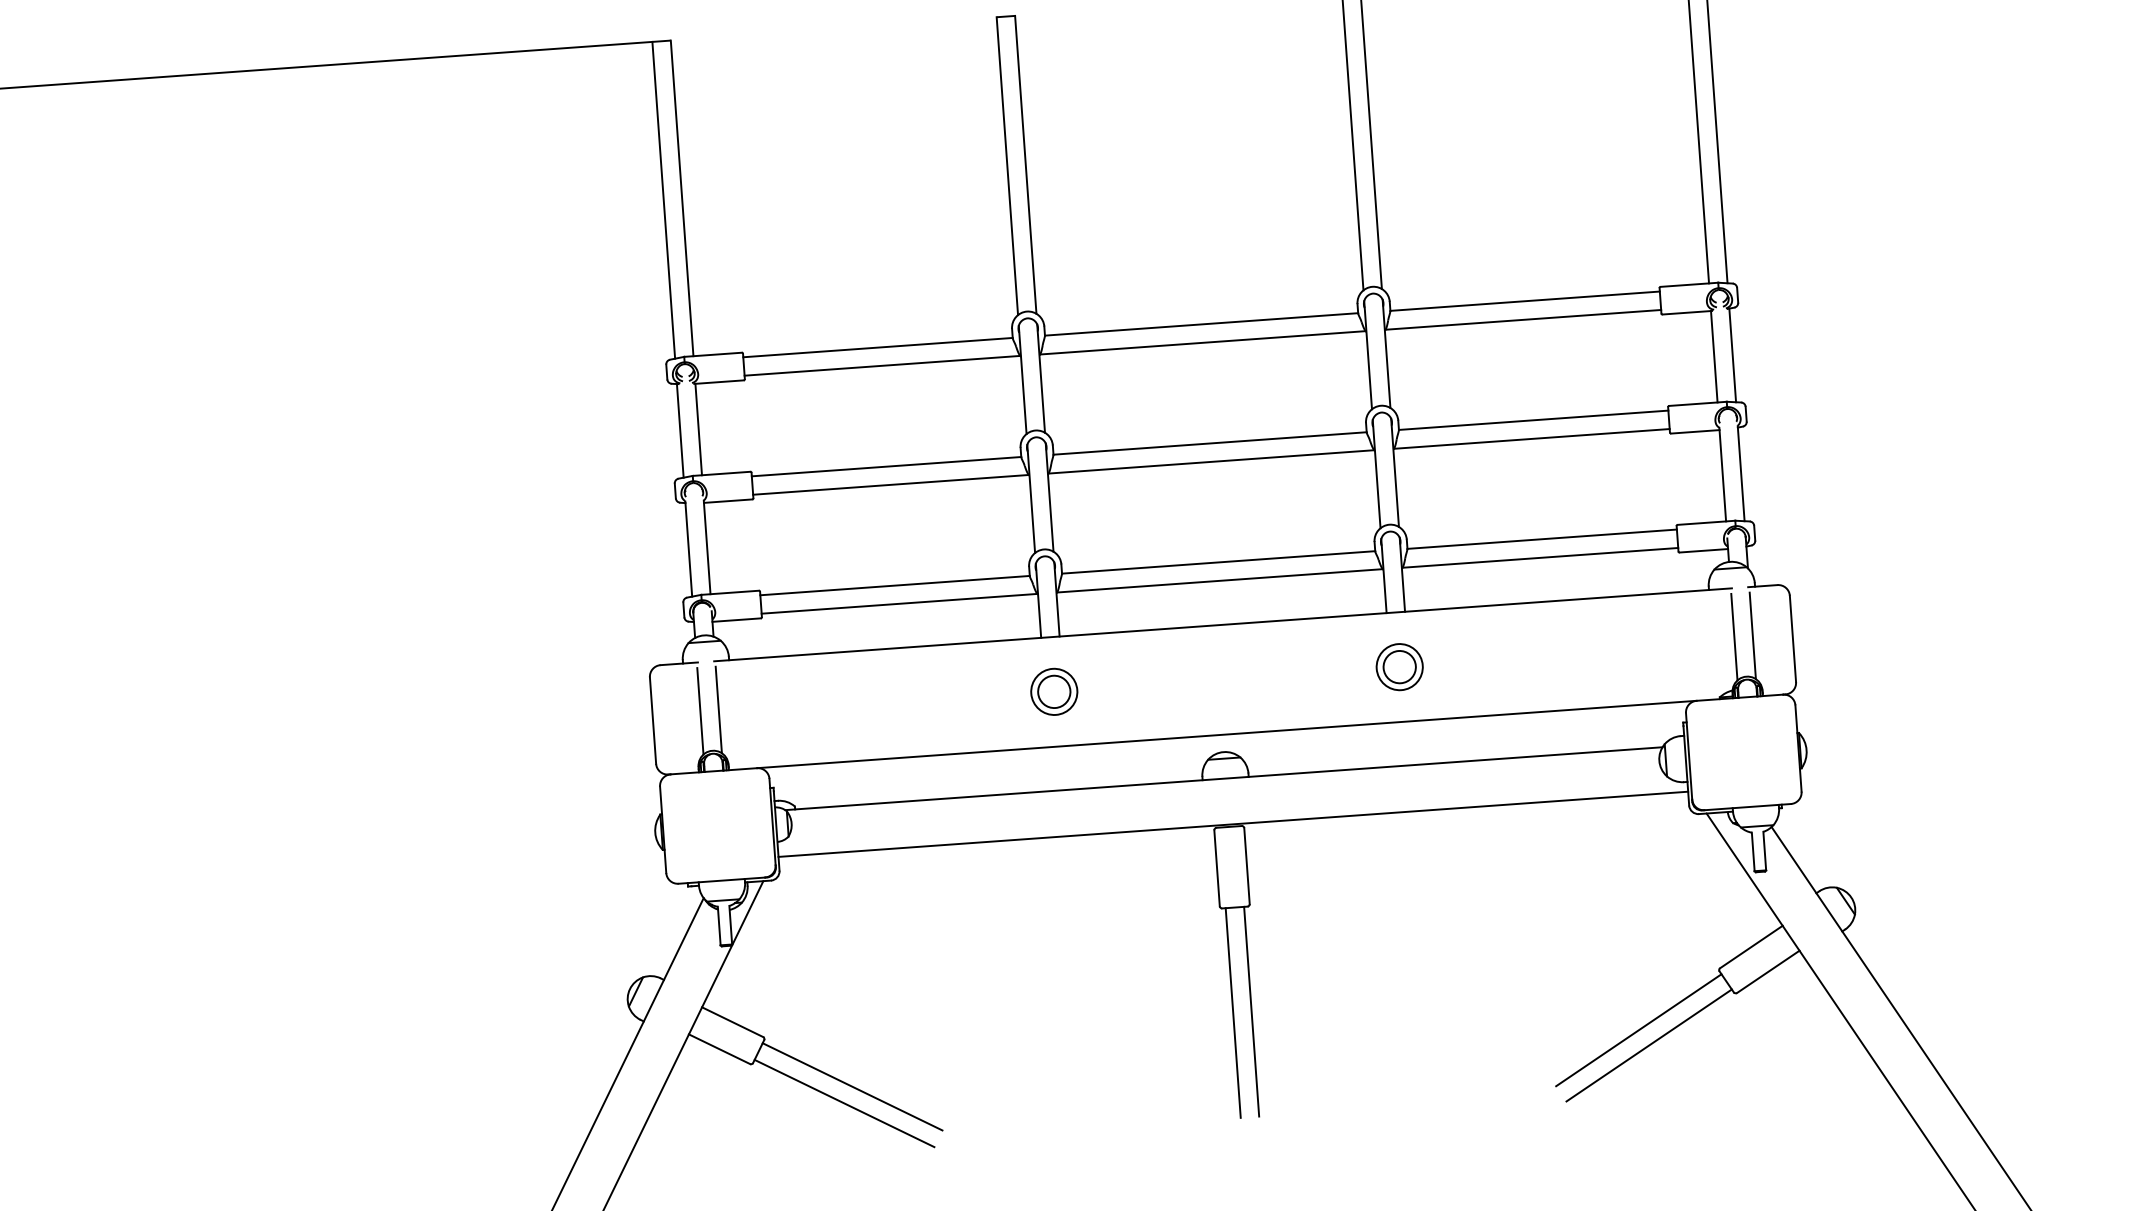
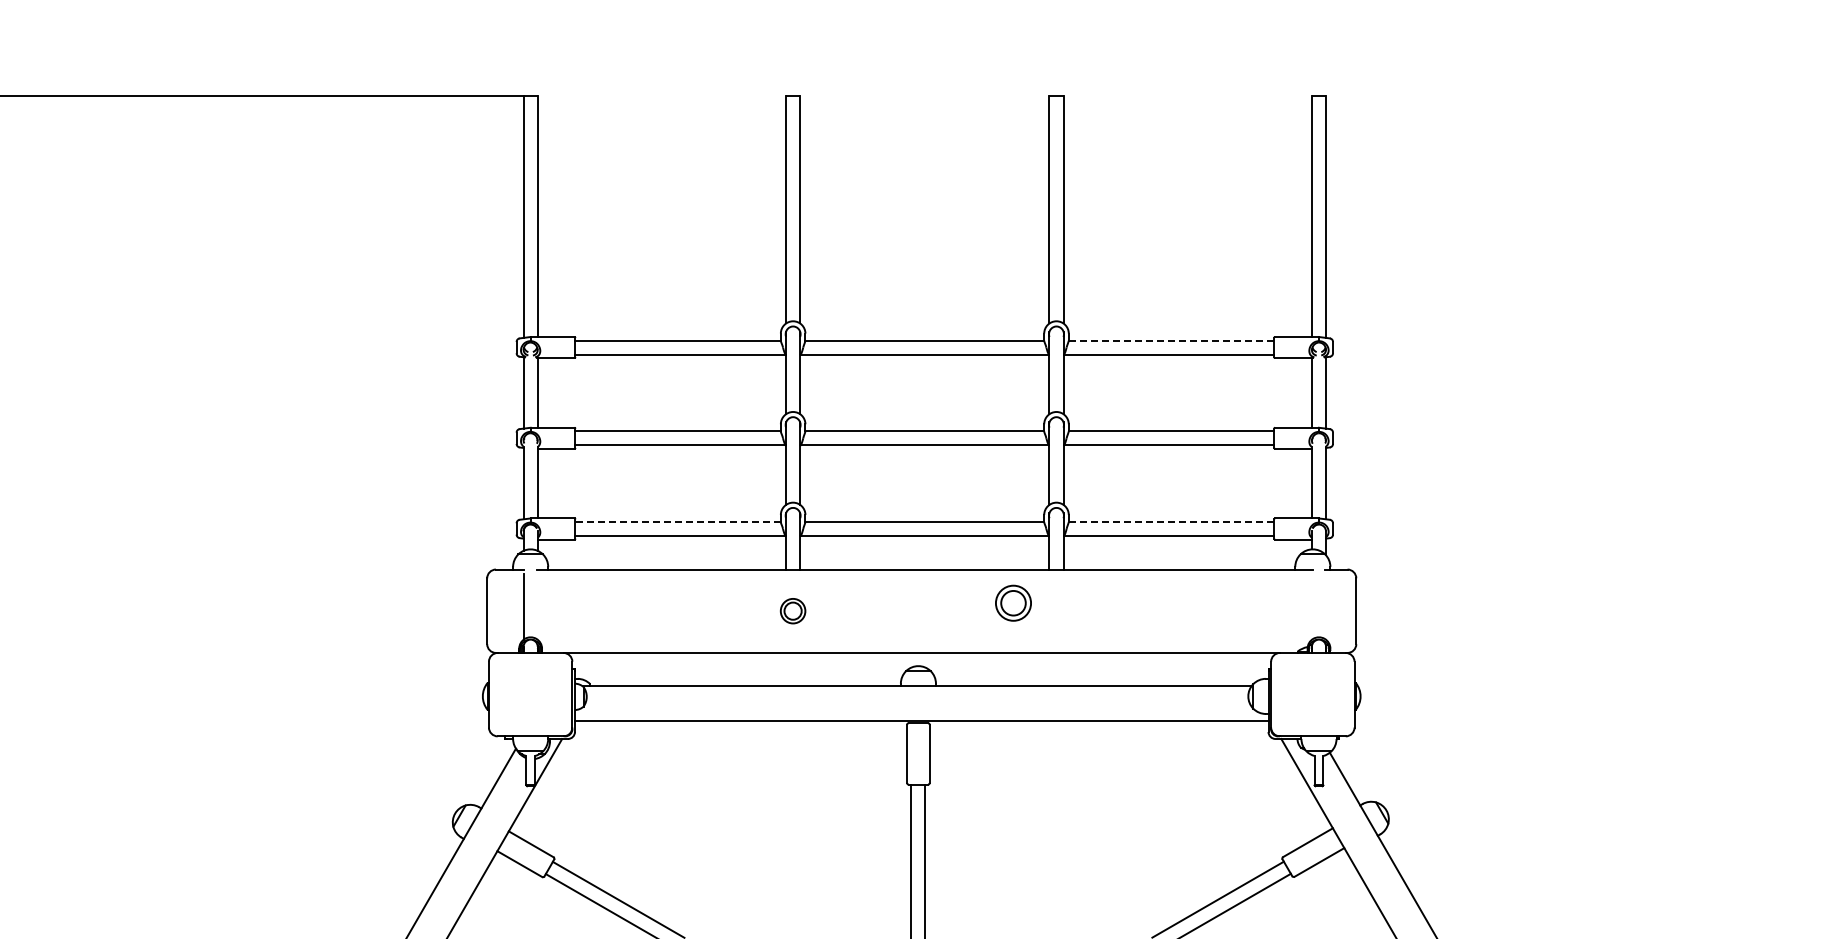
line: (1525, 301) -> (1171, 340), solid -> dashed
line: (1542, 538) -> (1171, 521), solid -> dashed
line: (895, 584) -> (678, 521), solid -> dashed
line: (1753, 635) -> (1326, 606), removed
line: (1733, 636) -> (1311, 606), removed
part: (1399, 666) -> (1013, 602), moved
part: (1053, 690) -> (792, 610), size x0.7
line: (718, 709) -> (537, 606), removed

